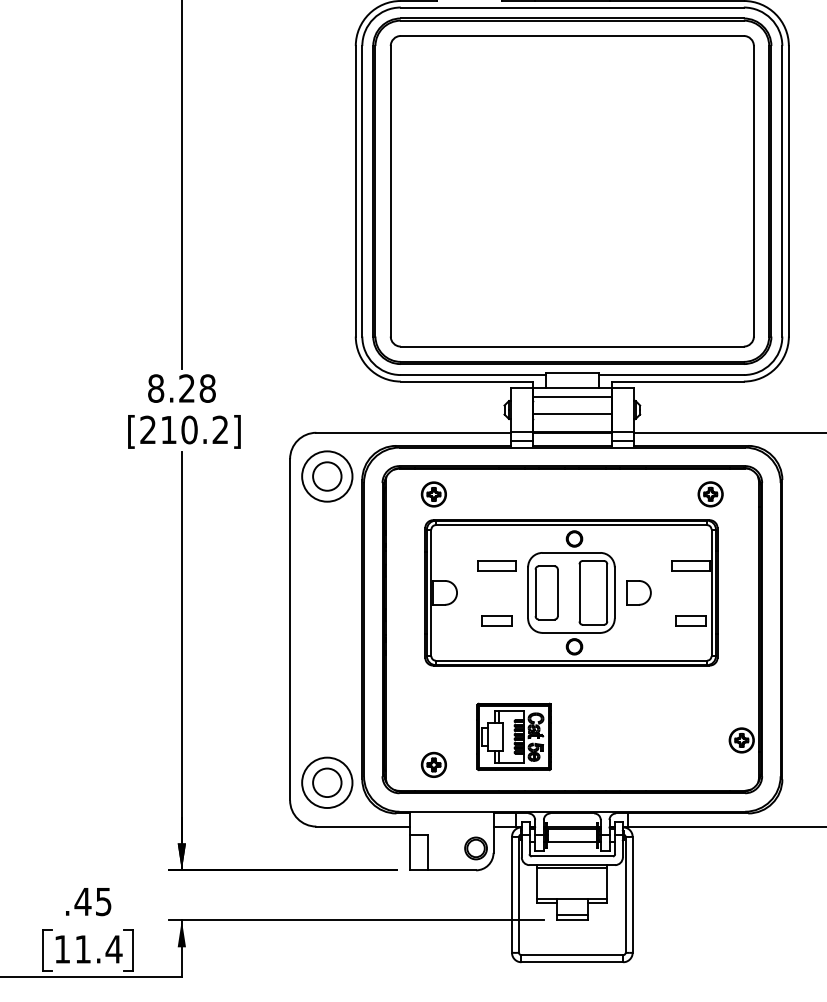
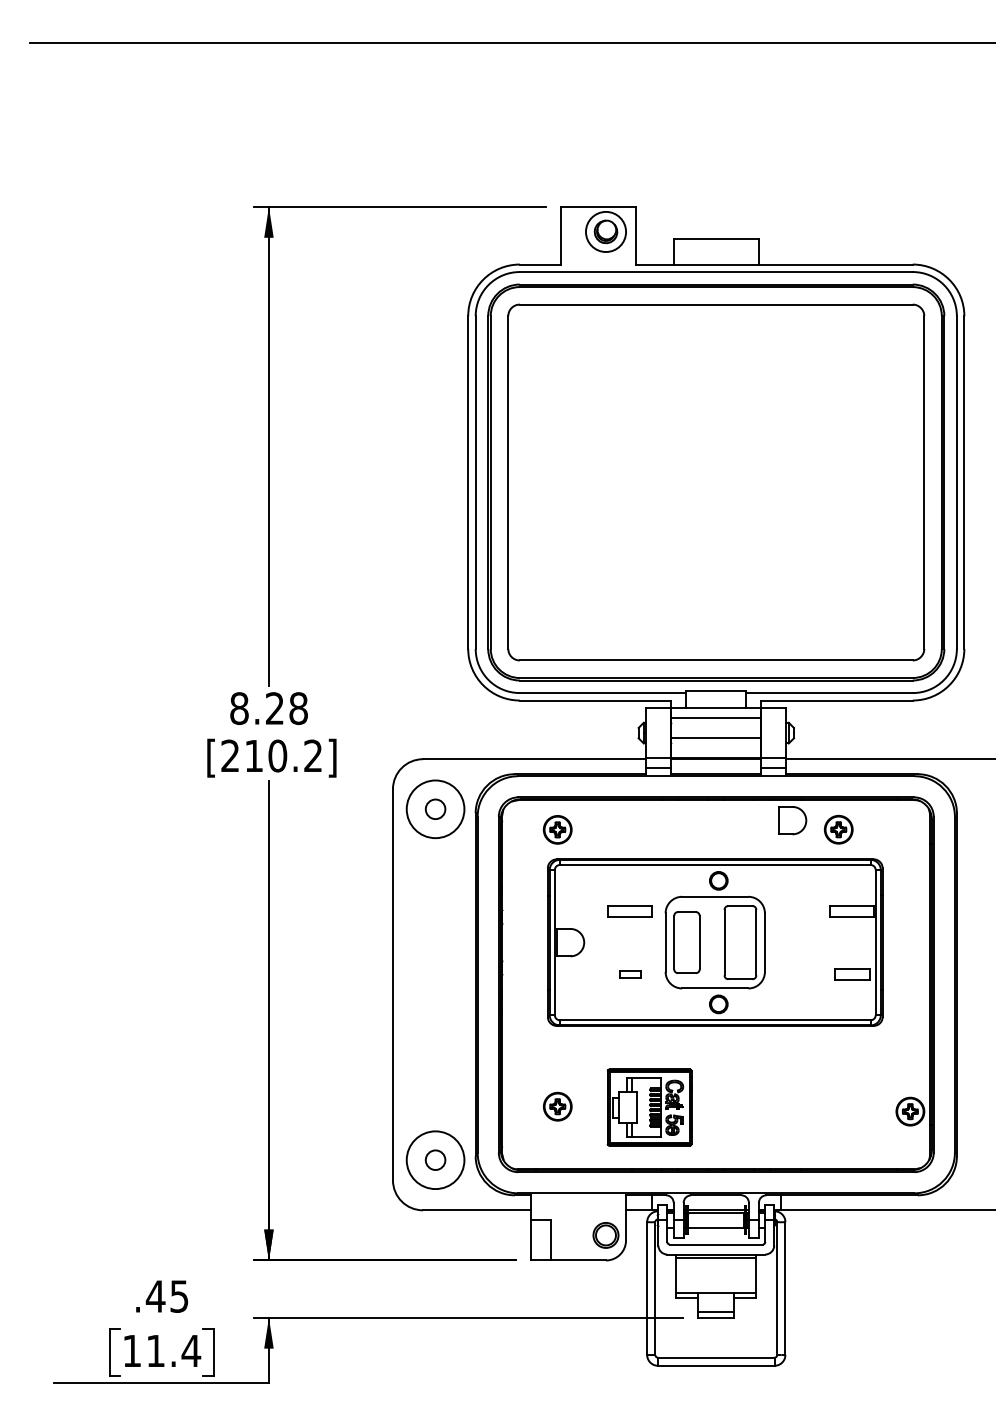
circle: (327, 476) -> (435, 809), size x0.6
part: (710, 494) -> (838, 829), moved
part: (638, 592) -> (792, 820), moved
part: (497, 620) -> (630, 974), size x0.6
part: (433, 764) -> (557, 1106), moved
circle: (327, 782) -> (435, 1159), size x0.6

